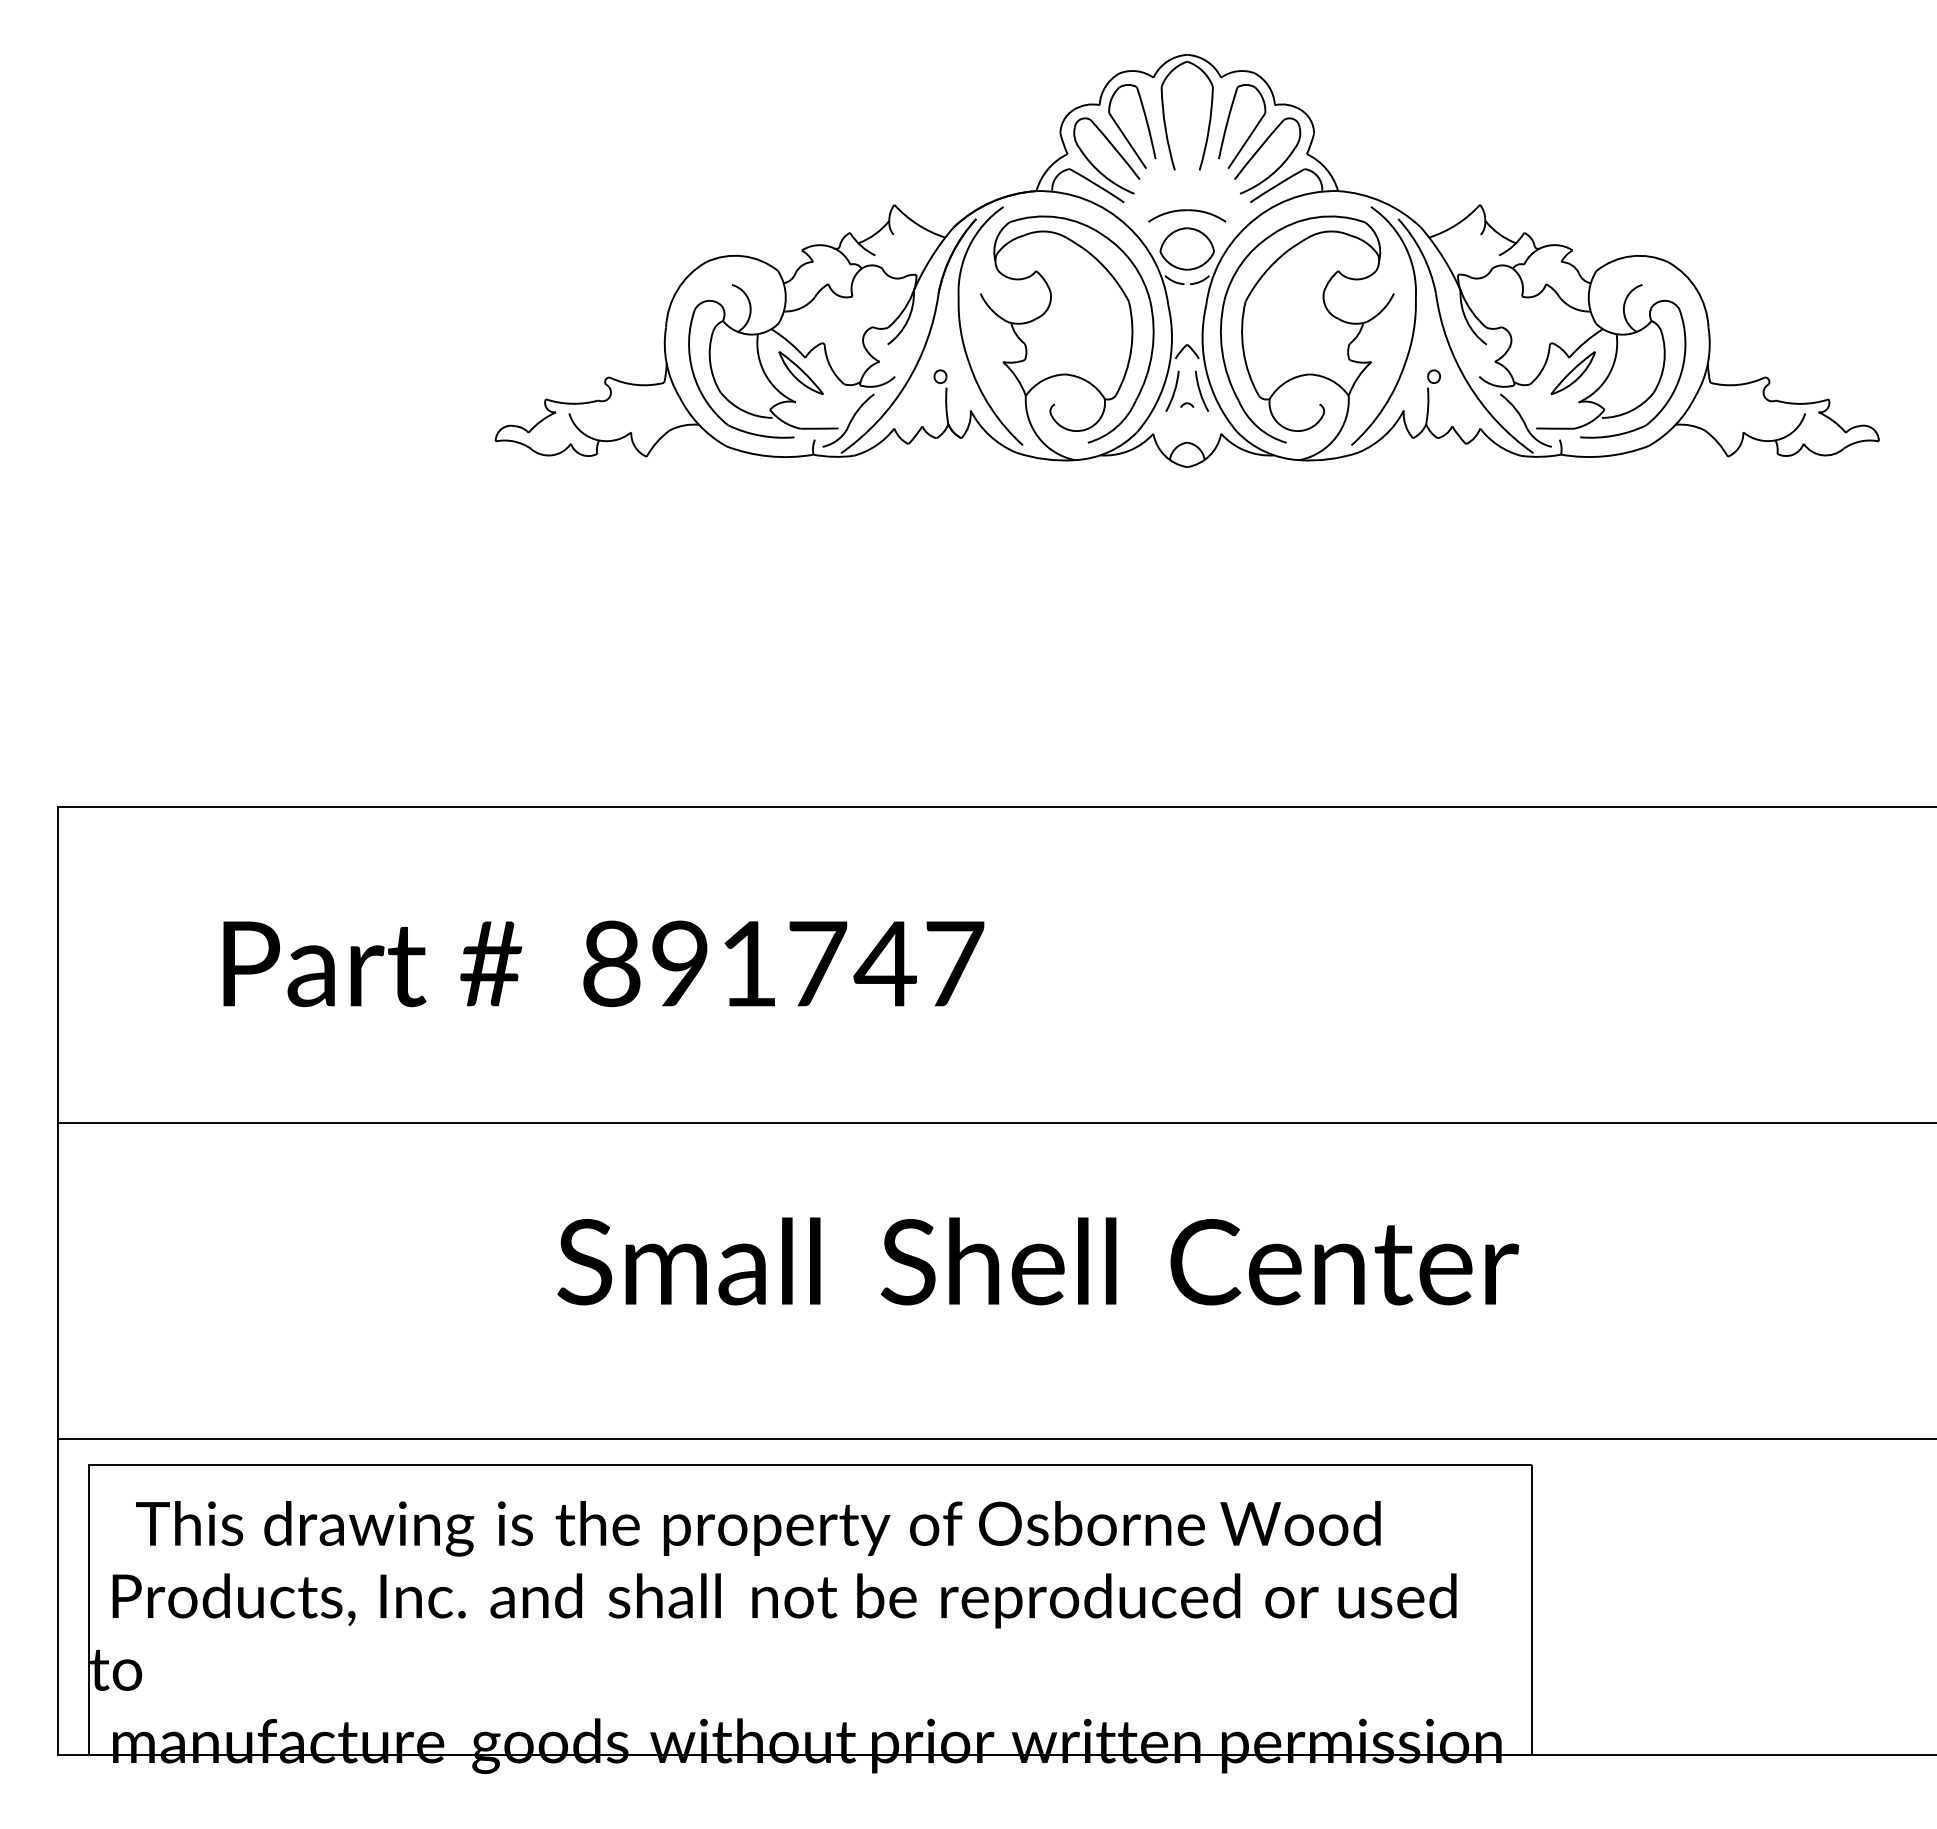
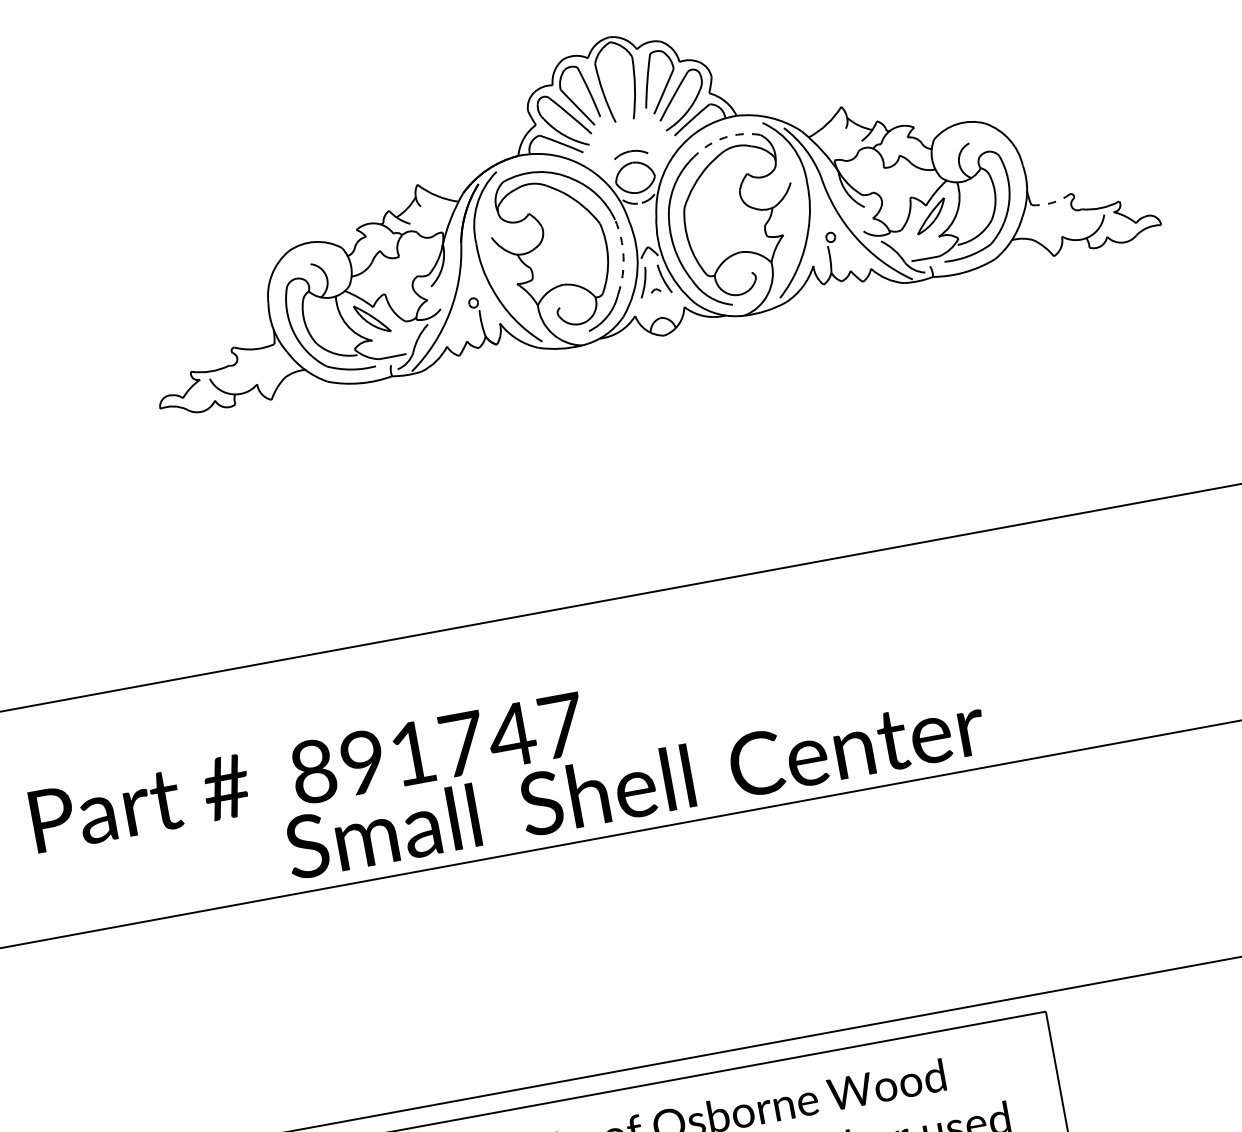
part: (1187, 215) -> (630, 153), size x0.6
arc: (1316, 217) -> (724, 137), solid -> dashed
arc: (1152, 351) -> (623, 256), solid -> dashed
arc: (1737, 384) -> (1051, 202), solid -> dashed
text: (1038, 1261) -> (635, 785), moved

